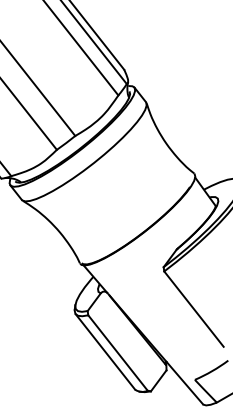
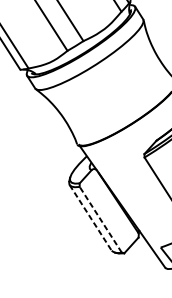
line: (105, 352) -> (90, 218), solid -> dashed
line: (117, 352) -> (100, 219), solid -> dashed

